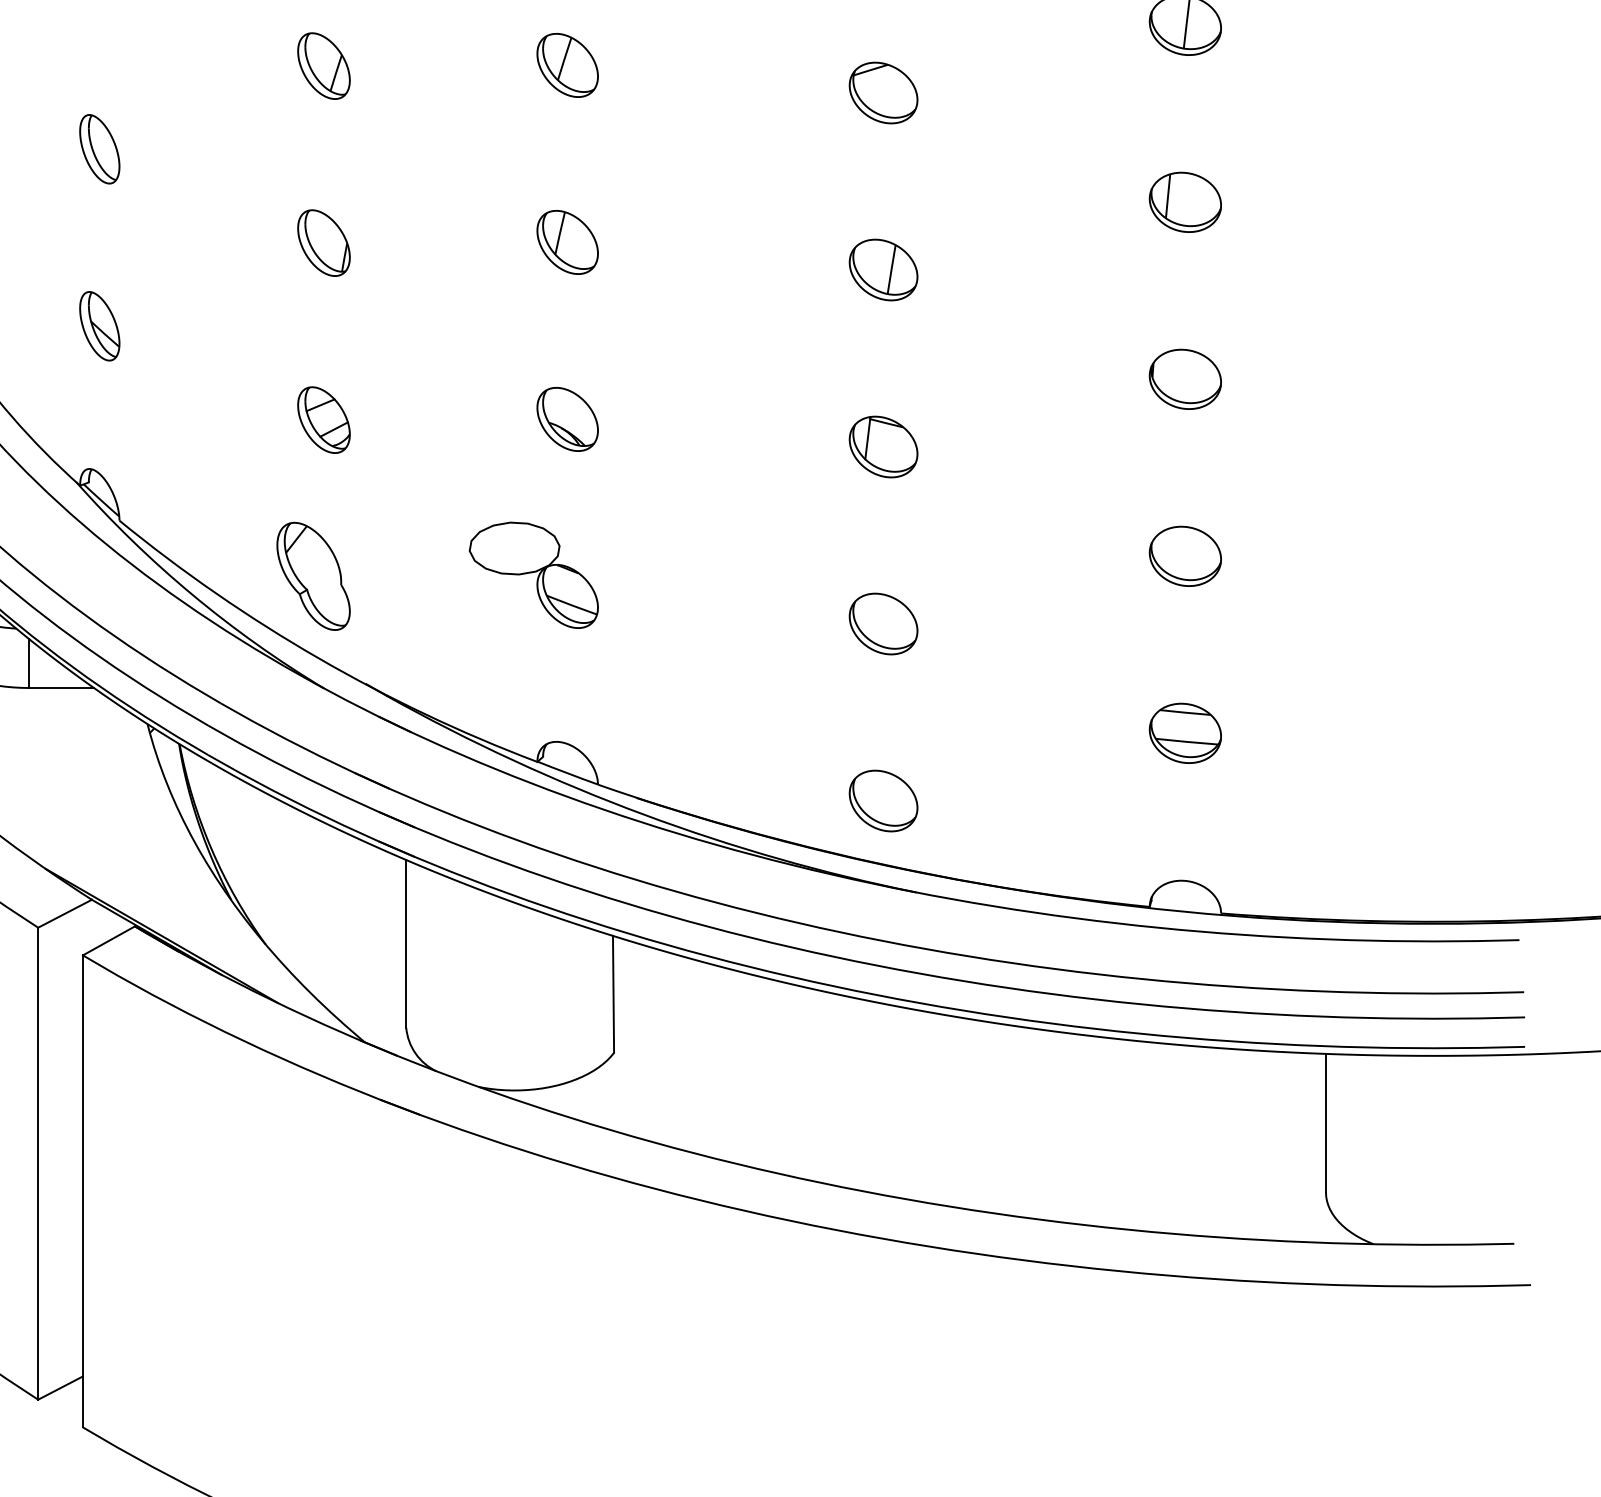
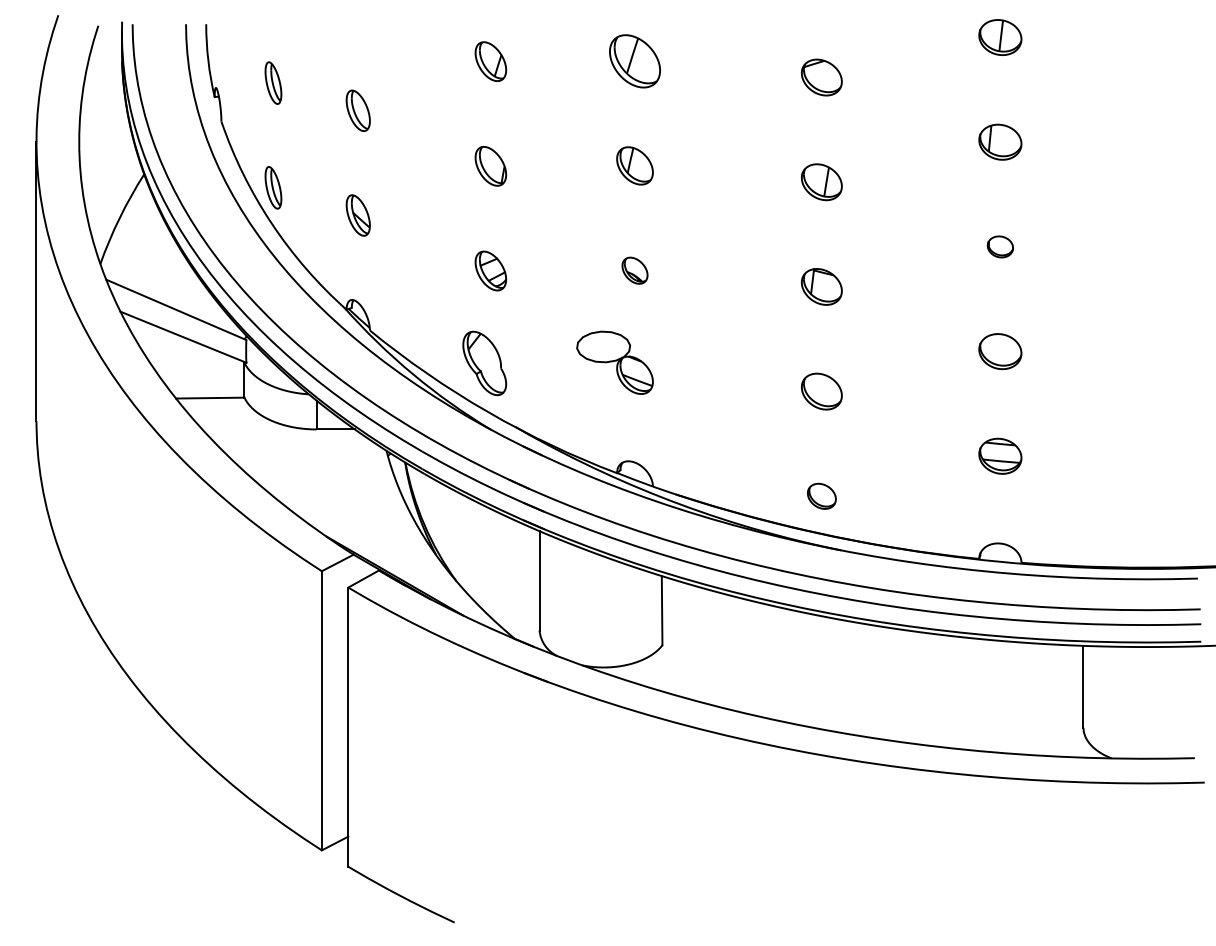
part: (566, 64) -> (634, 60), size x1.4
part: (1185, 378) -> (1000, 246), size x0.6
part: (566, 419) -> (634, 270), size x0.7
part: (882, 801) -> (821, 496), size x0.7

